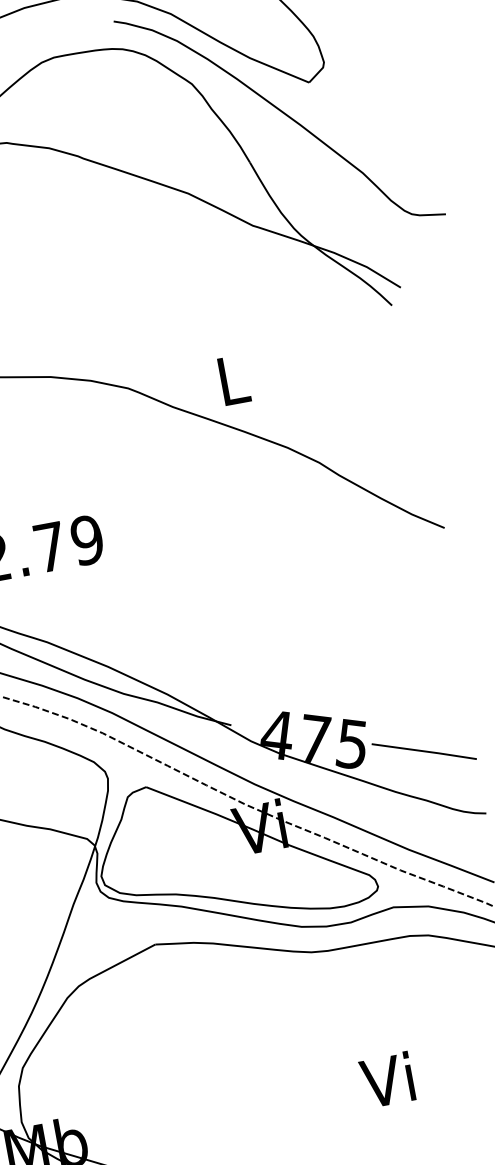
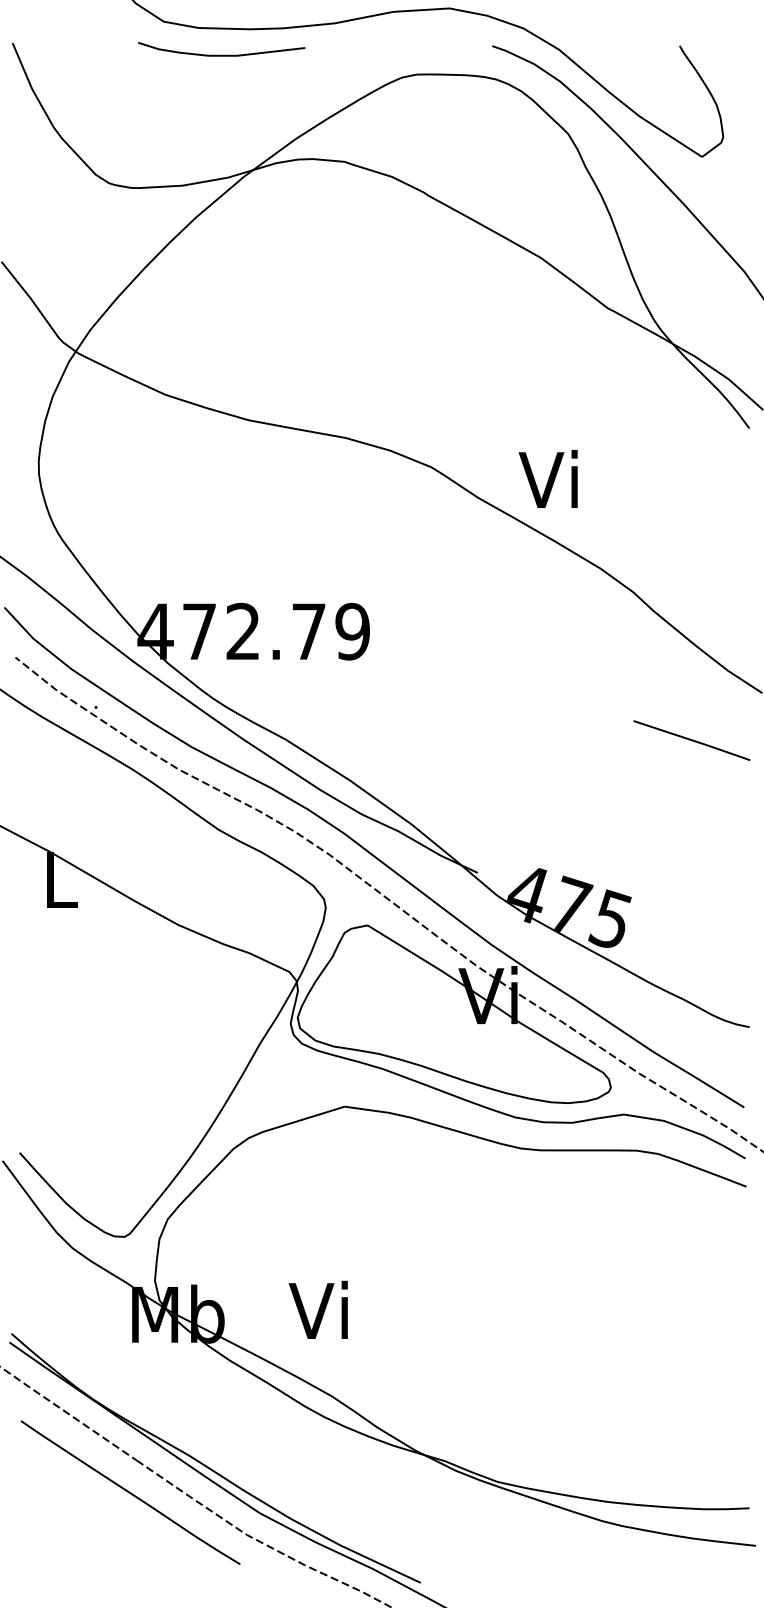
text: (228, 379) -> (547, 478), L -> Vi
line: (423, 751) -> (691, 740), moved
text: (386, 1079) -> (317, 1309), moved

